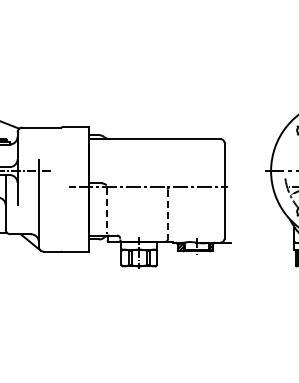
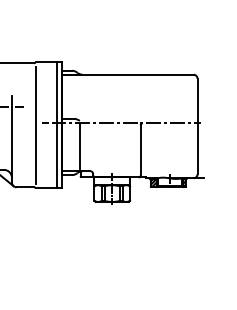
line: (62, 189) -> (35, 125), added
line: (83, 189) -> (56, 125), added
line: (107, 211) -> (80, 147), dashed -> solid
line: (167, 215) -> (140, 151), dashed -> solid

